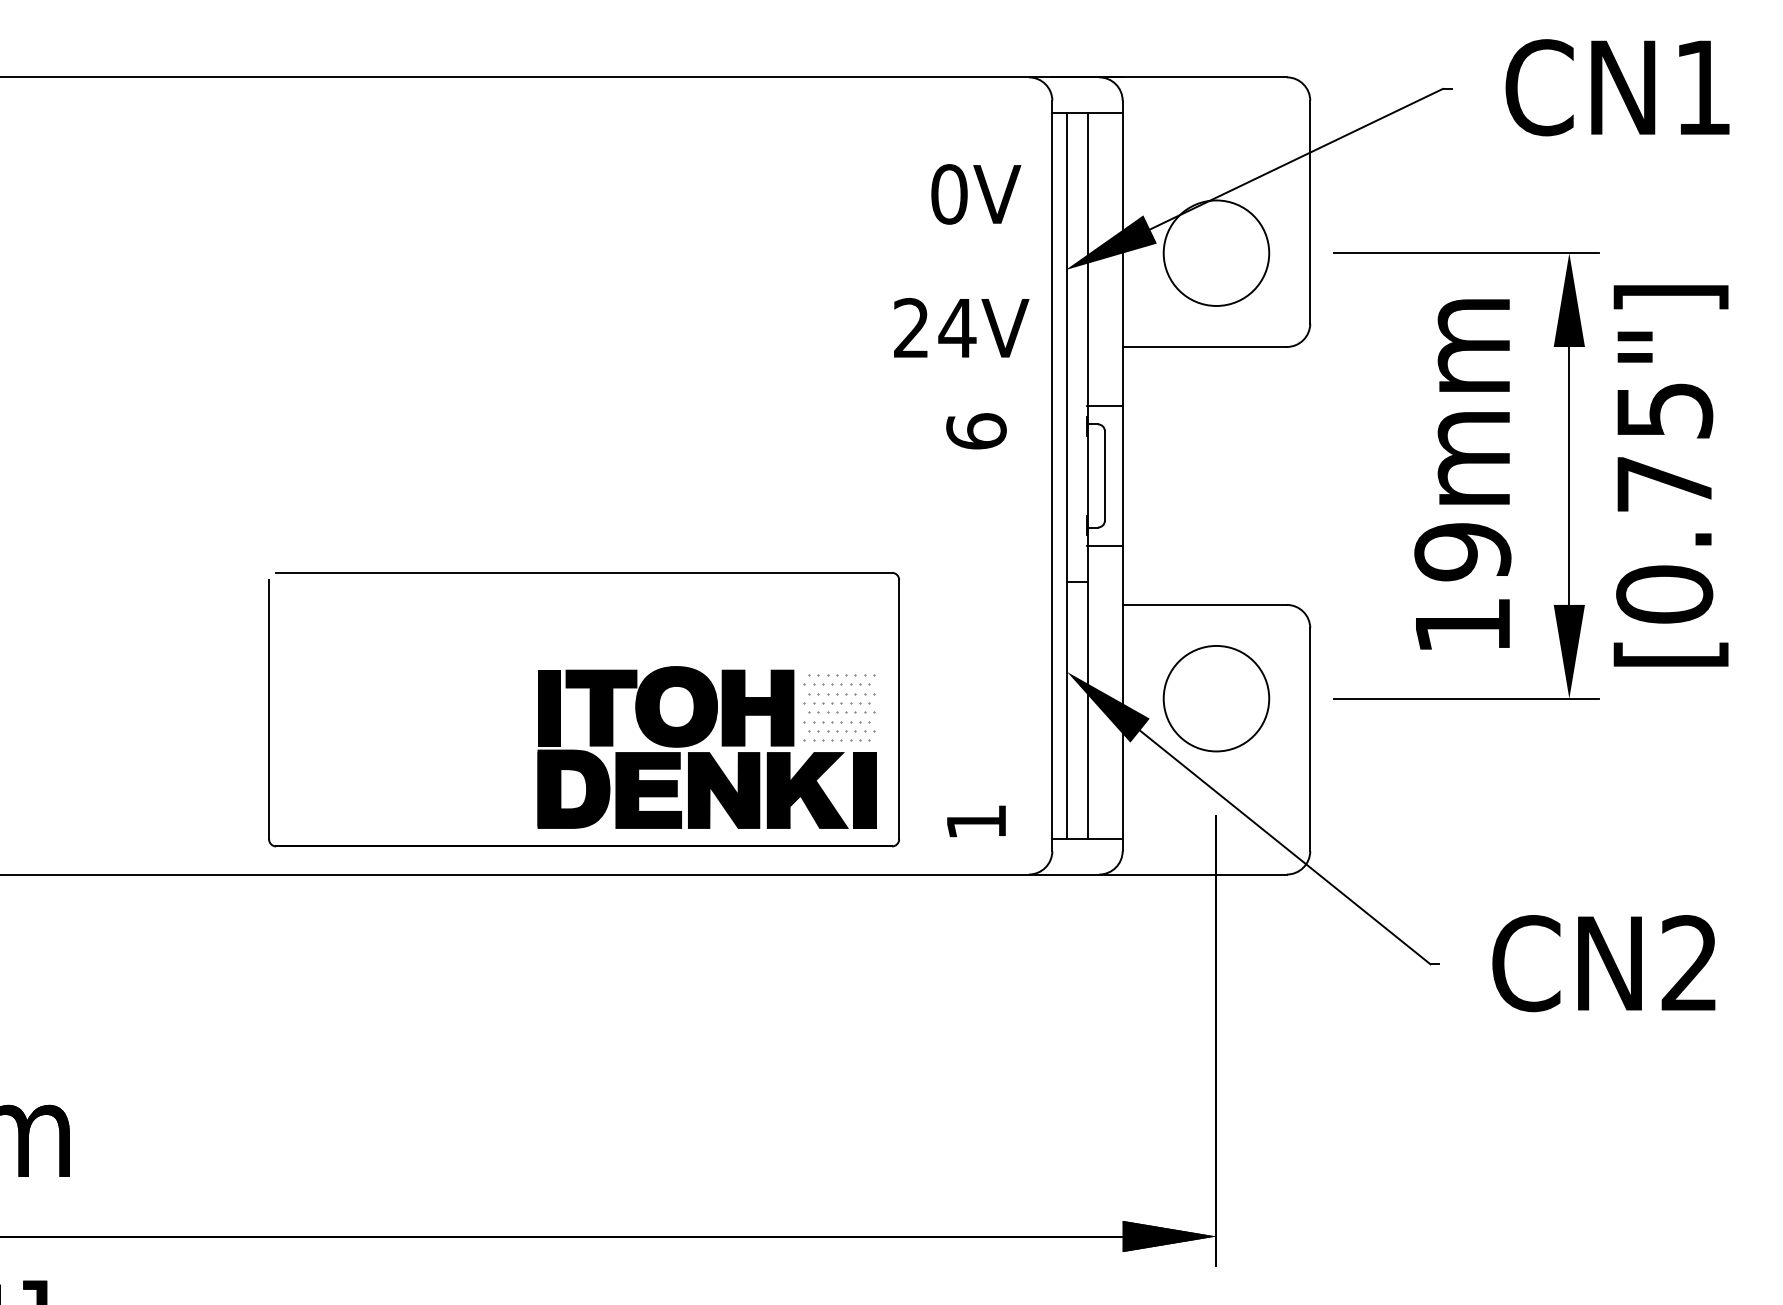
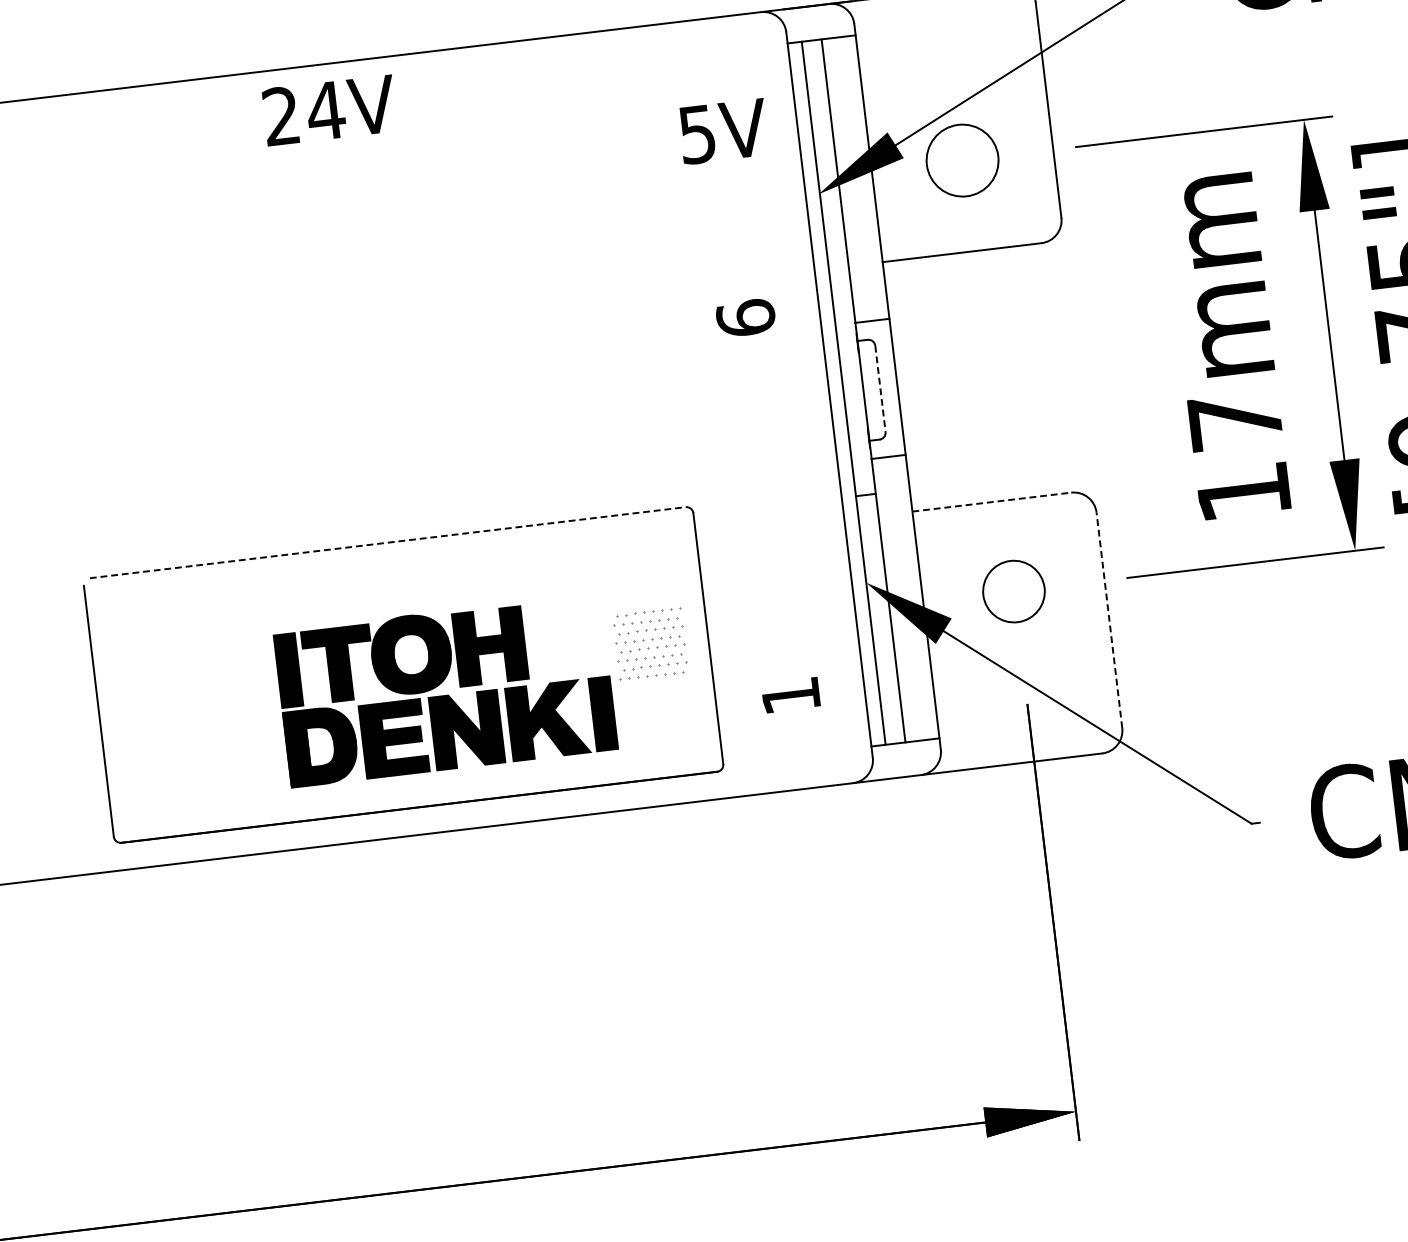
text: (949, 194) -> (697, 134), 0V -> 5V
circle: (1216, 252) -> (962, 159), size x0.7
text: (961, 327) -> (329, 109), moved
line: (1104, 475) -> (879, 388), solid -> dashed
text: (1462, 552) -> (1235, 421), 19mm -> 17mm
line: (584, 572) -> (388, 542), solid -> dashed
line: (1205, 604) -> (992, 501), solid -> dashed
text: (976, 625) -> (768, 505), moved
circle: (1216, 698) -> (1013, 591), size x0.6
line: (1310, 739) -> (1109, 620), solid -> dashed
part: (706, 747) -> (445, 690), moved

